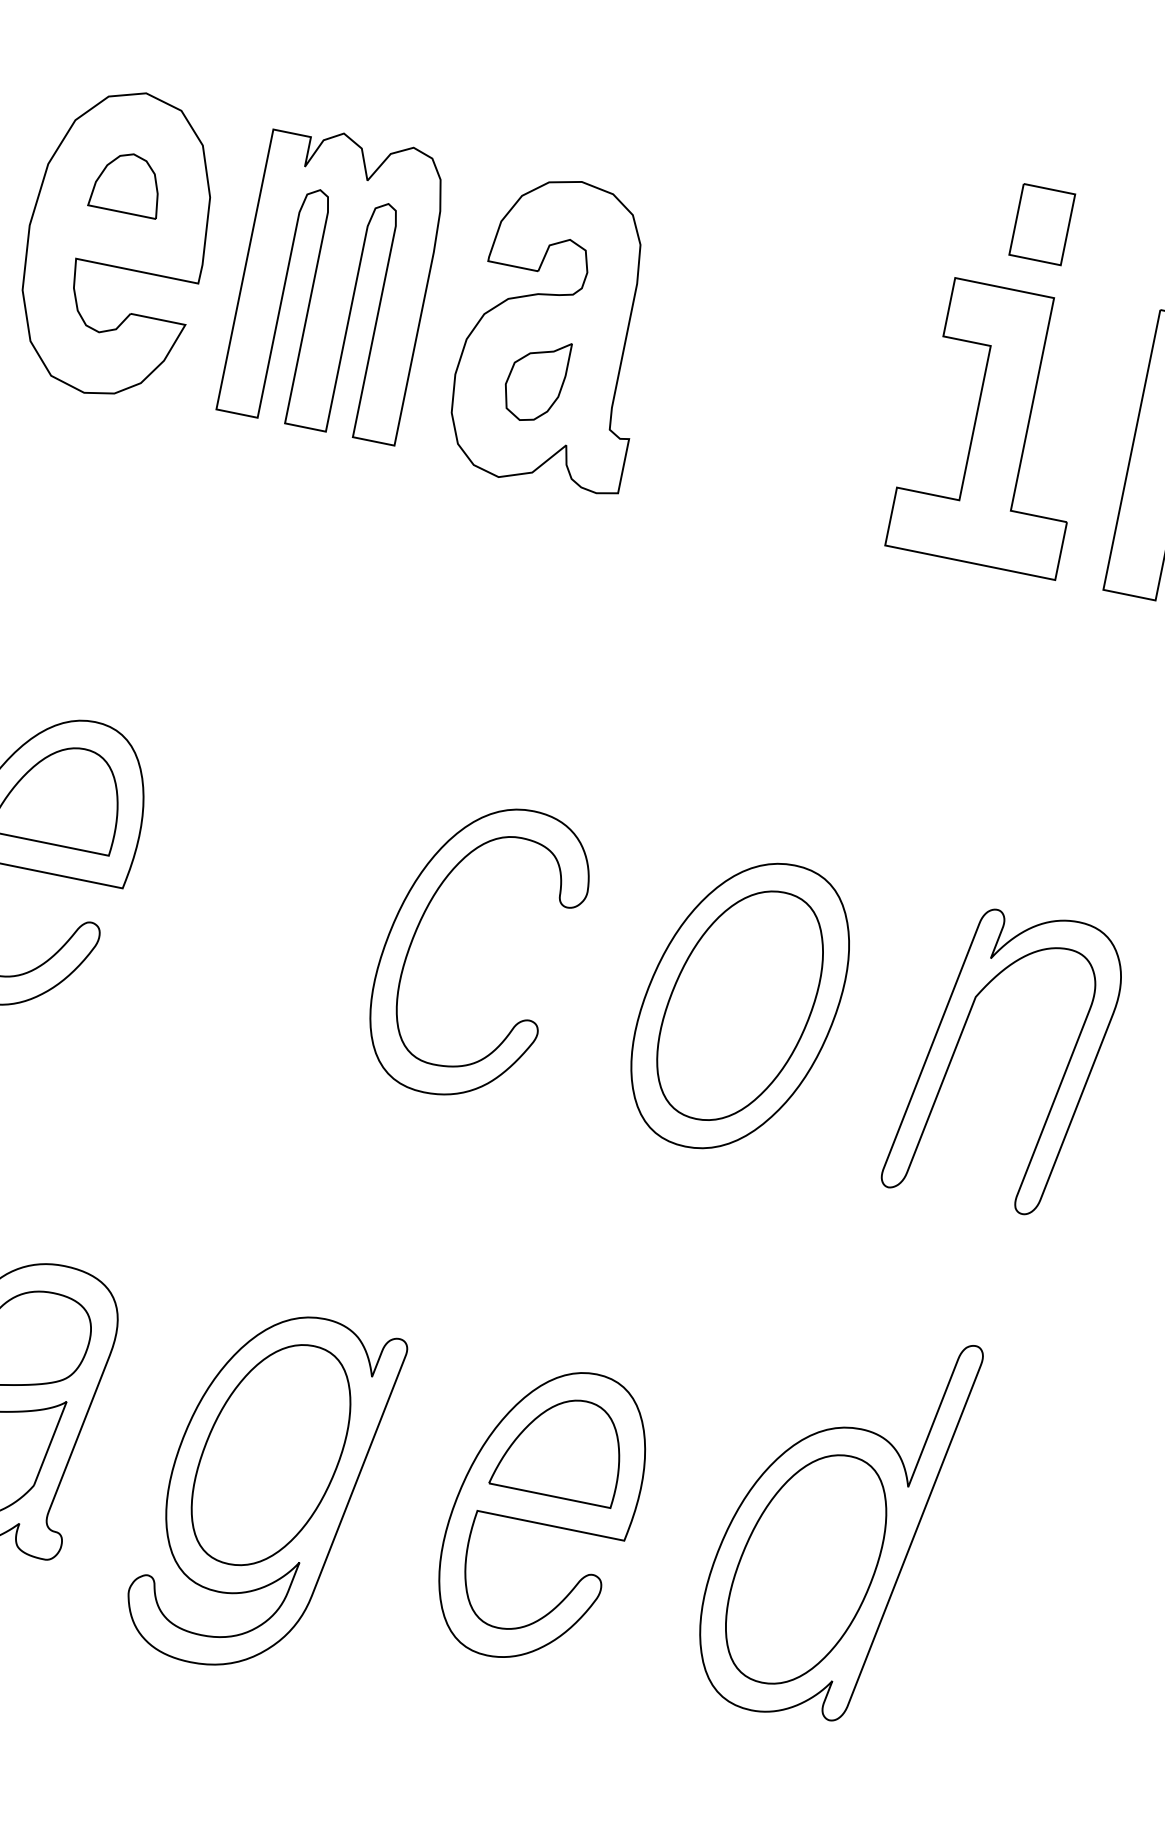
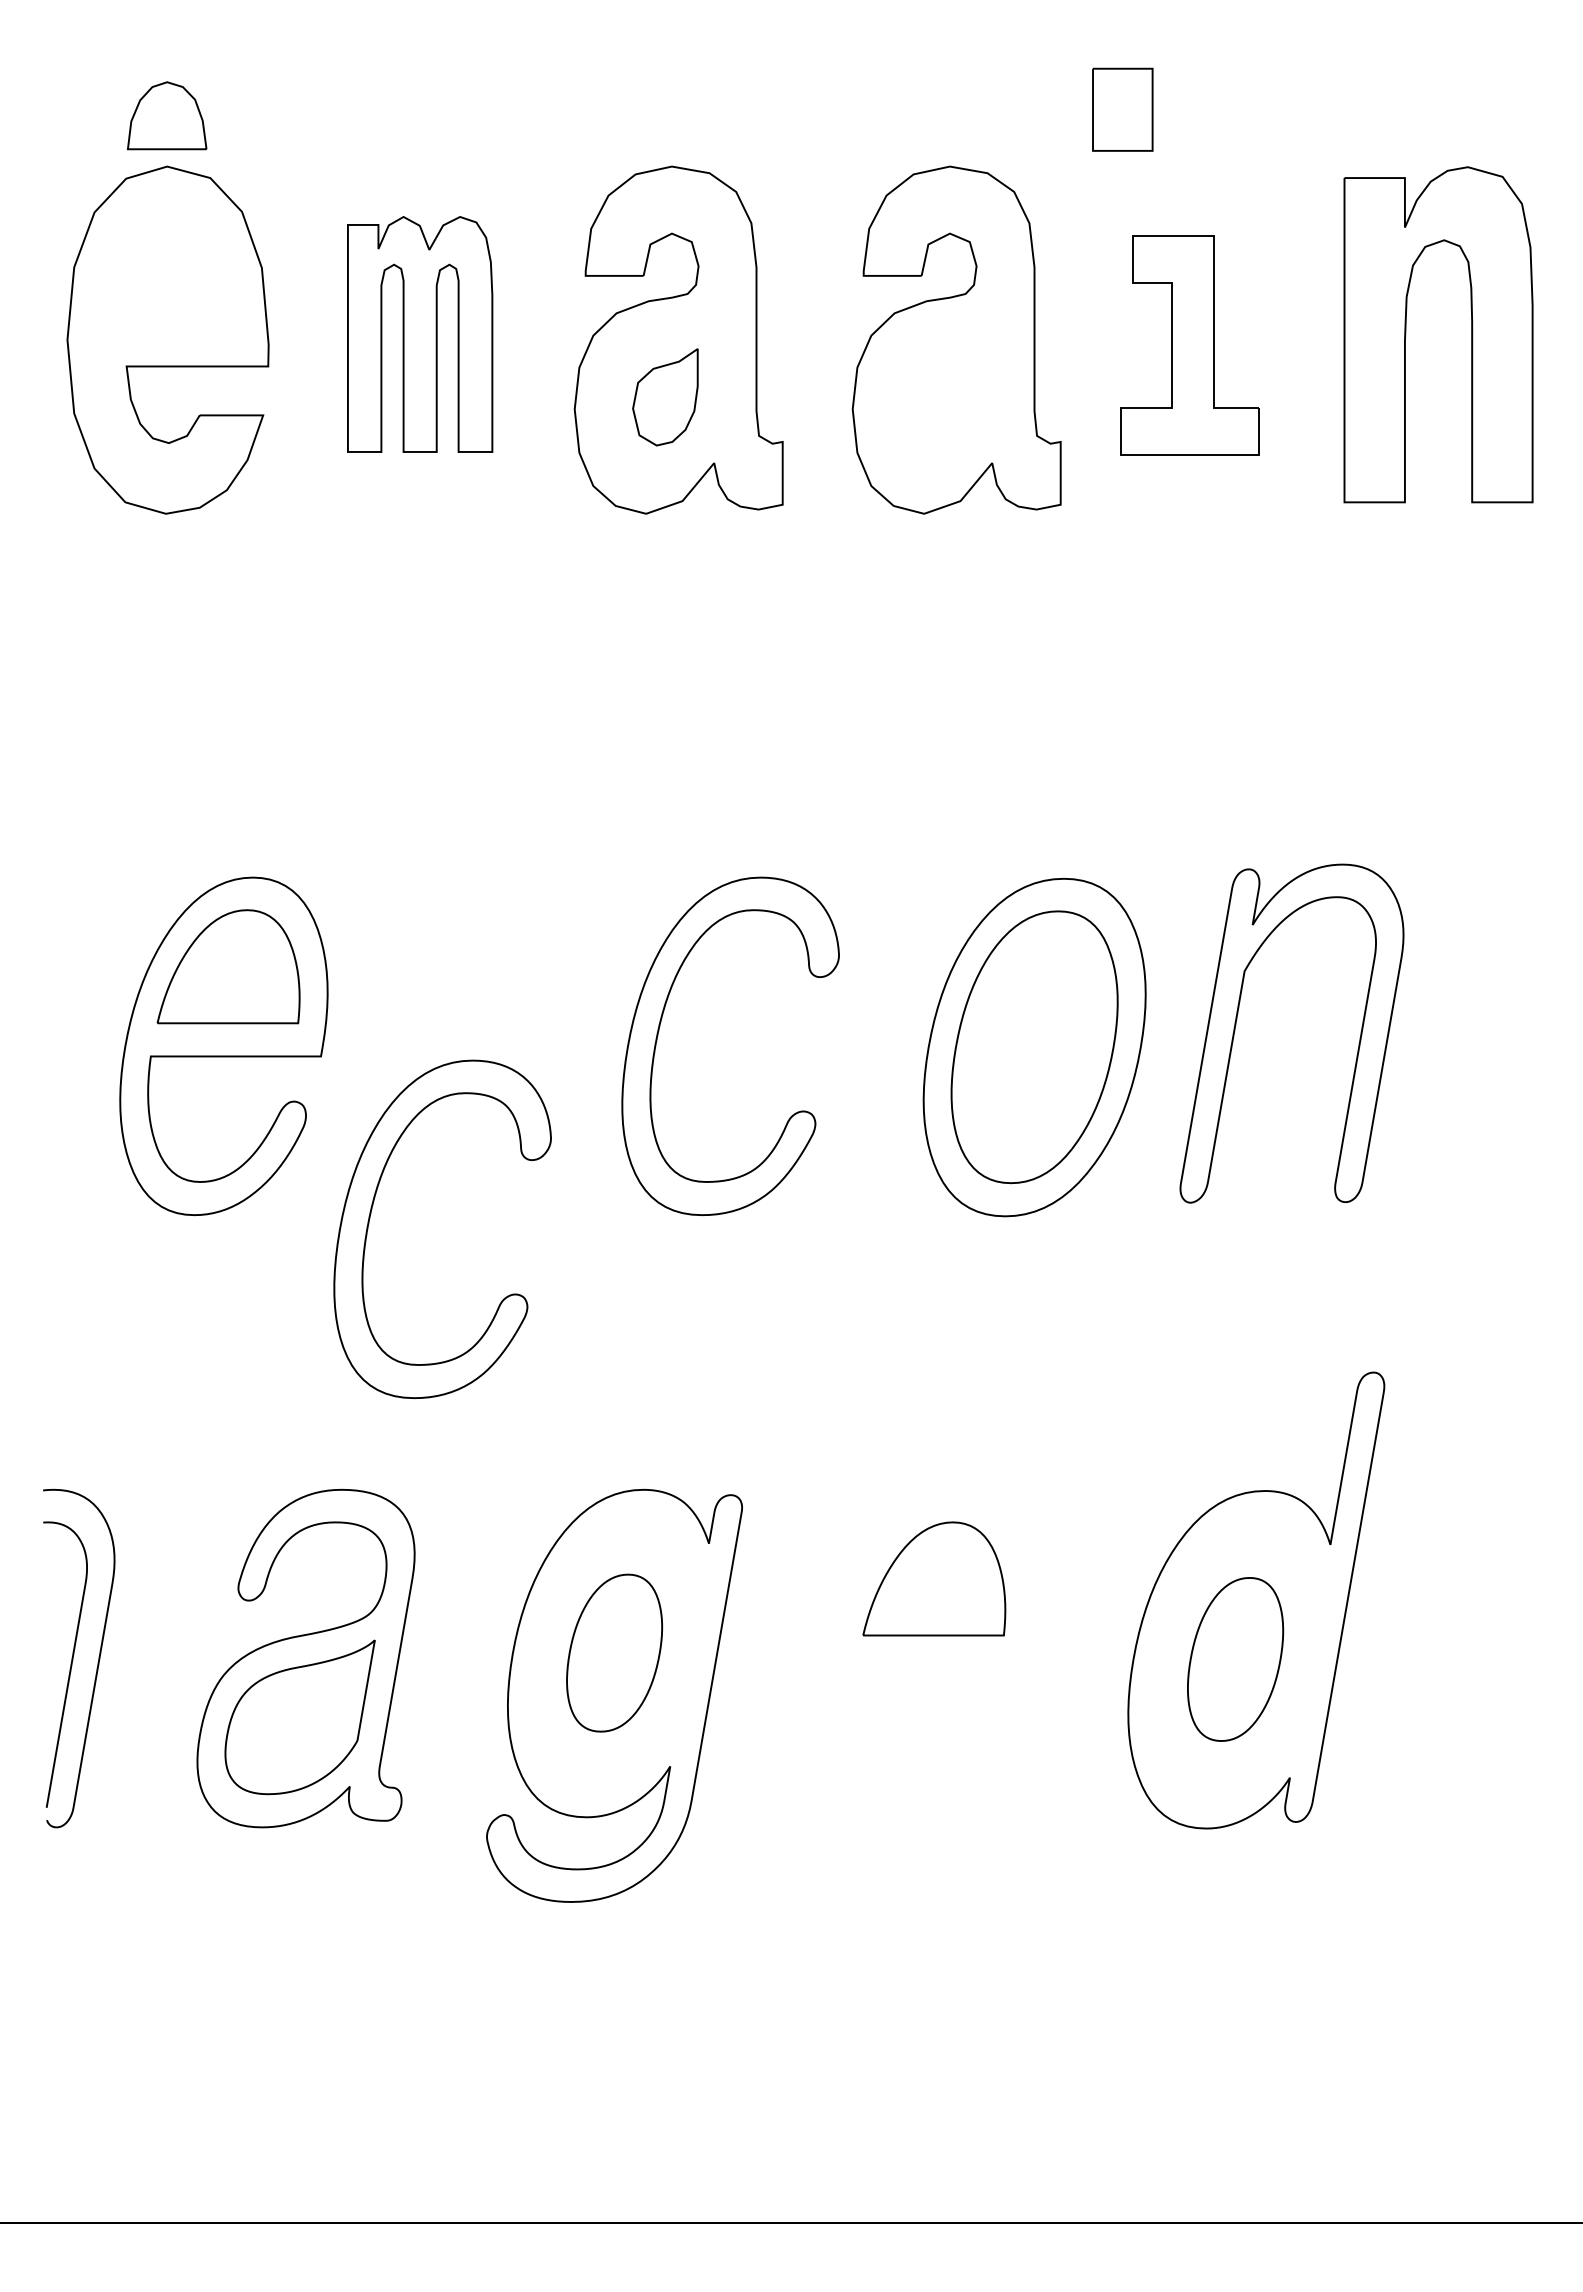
part: (128, 183) -> (167, 115), moved
part: (1042, 224) -> (1122, 109), moved
part: (335, 282) -> (420, 334), size x0.7
part: (797, 381) -> (956, 339), added
part: (998, 427) -> (1190, 345), size x0.7
part: (138, 1033) -> (371, 1214), added
part: (959, 1042) -> (1236, 1025), moved
part: (271, 1454) -> (614, 1652), size x0.6
part: (542, 1514) -> (929, 1658), removed
part: (806, 1569) -> (1235, 1659), size x0.6

